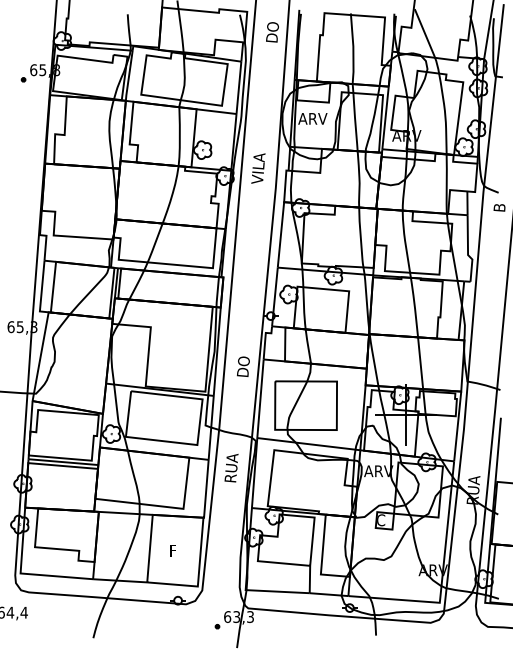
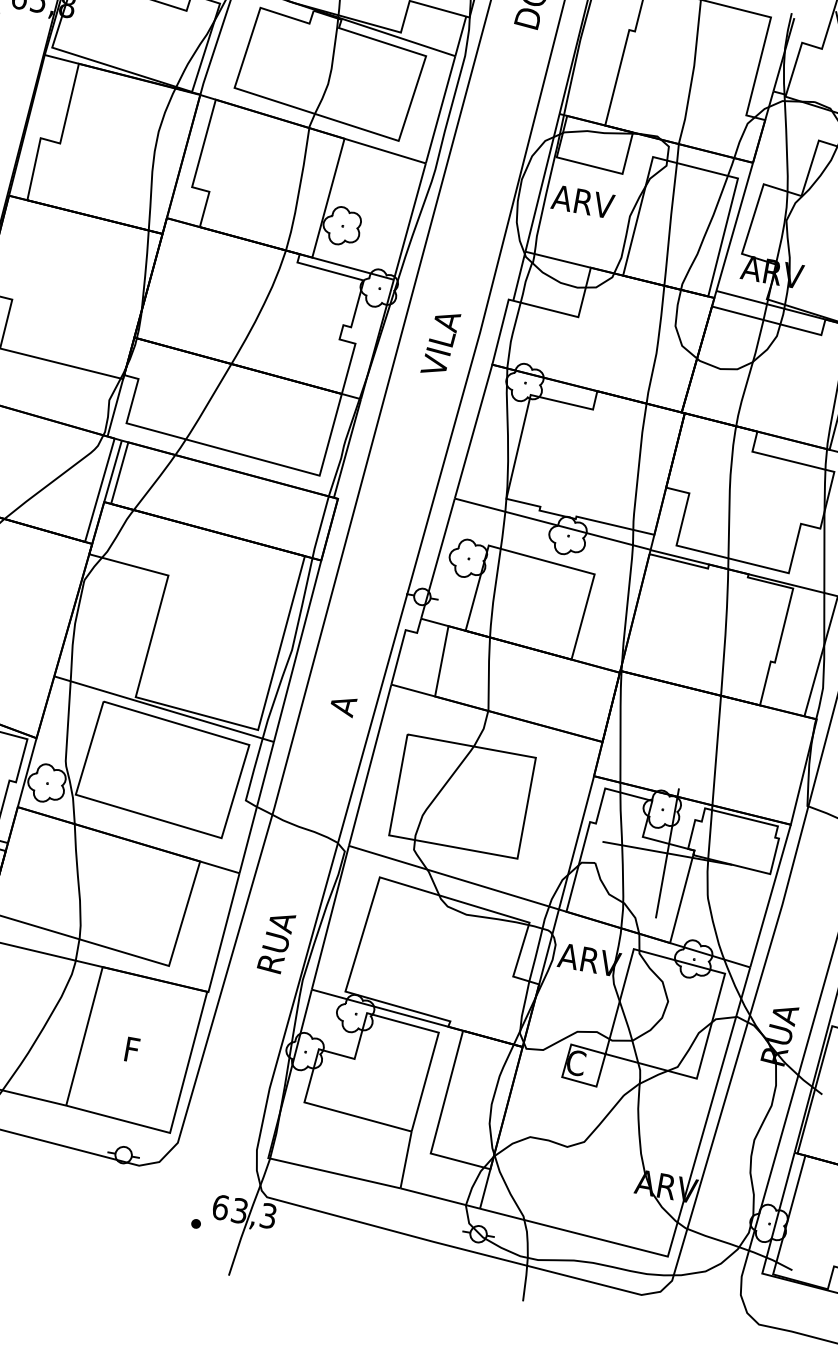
text: (258, 168) -> (441, 343), moved
text: (242, 367) -> (344, 693), DO -> A
text: (231, 468) -> (276, 943), moved

